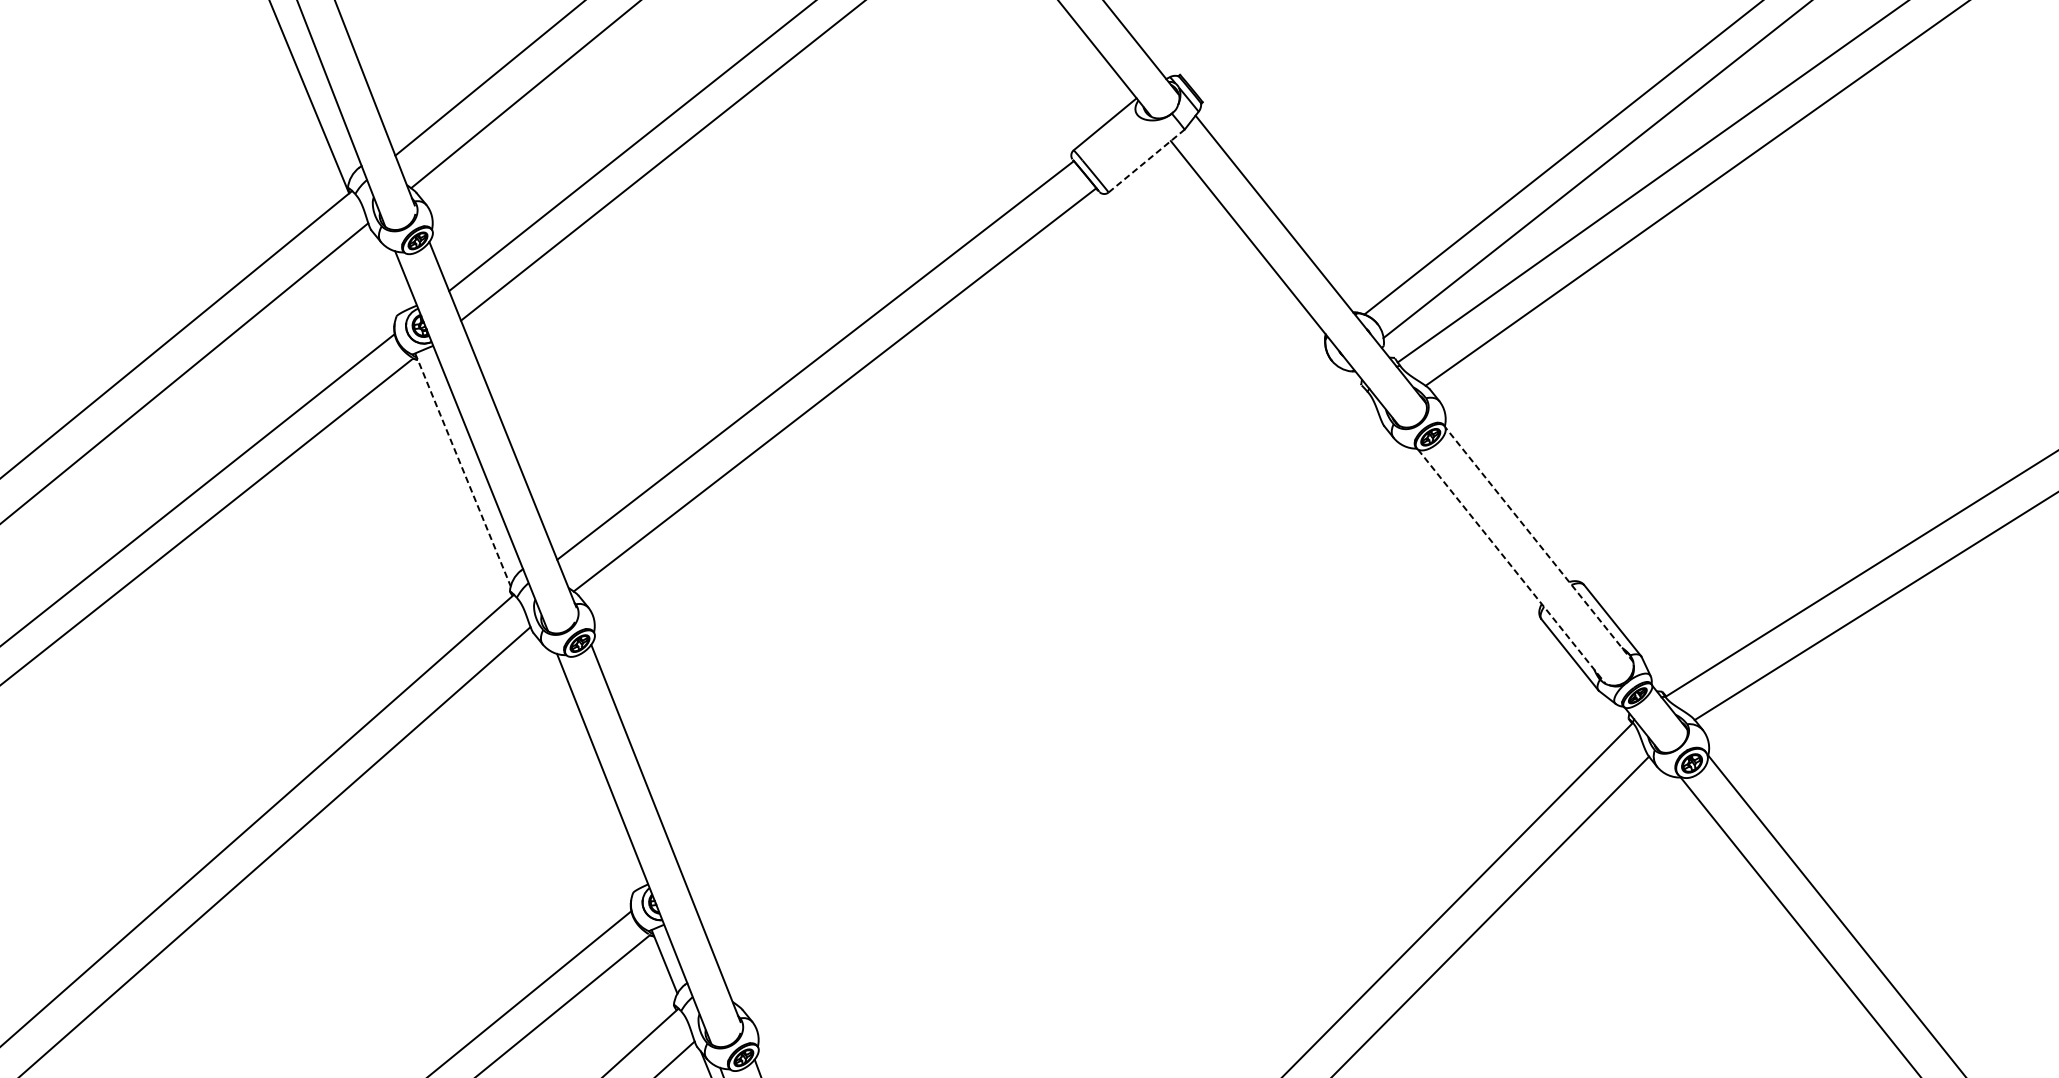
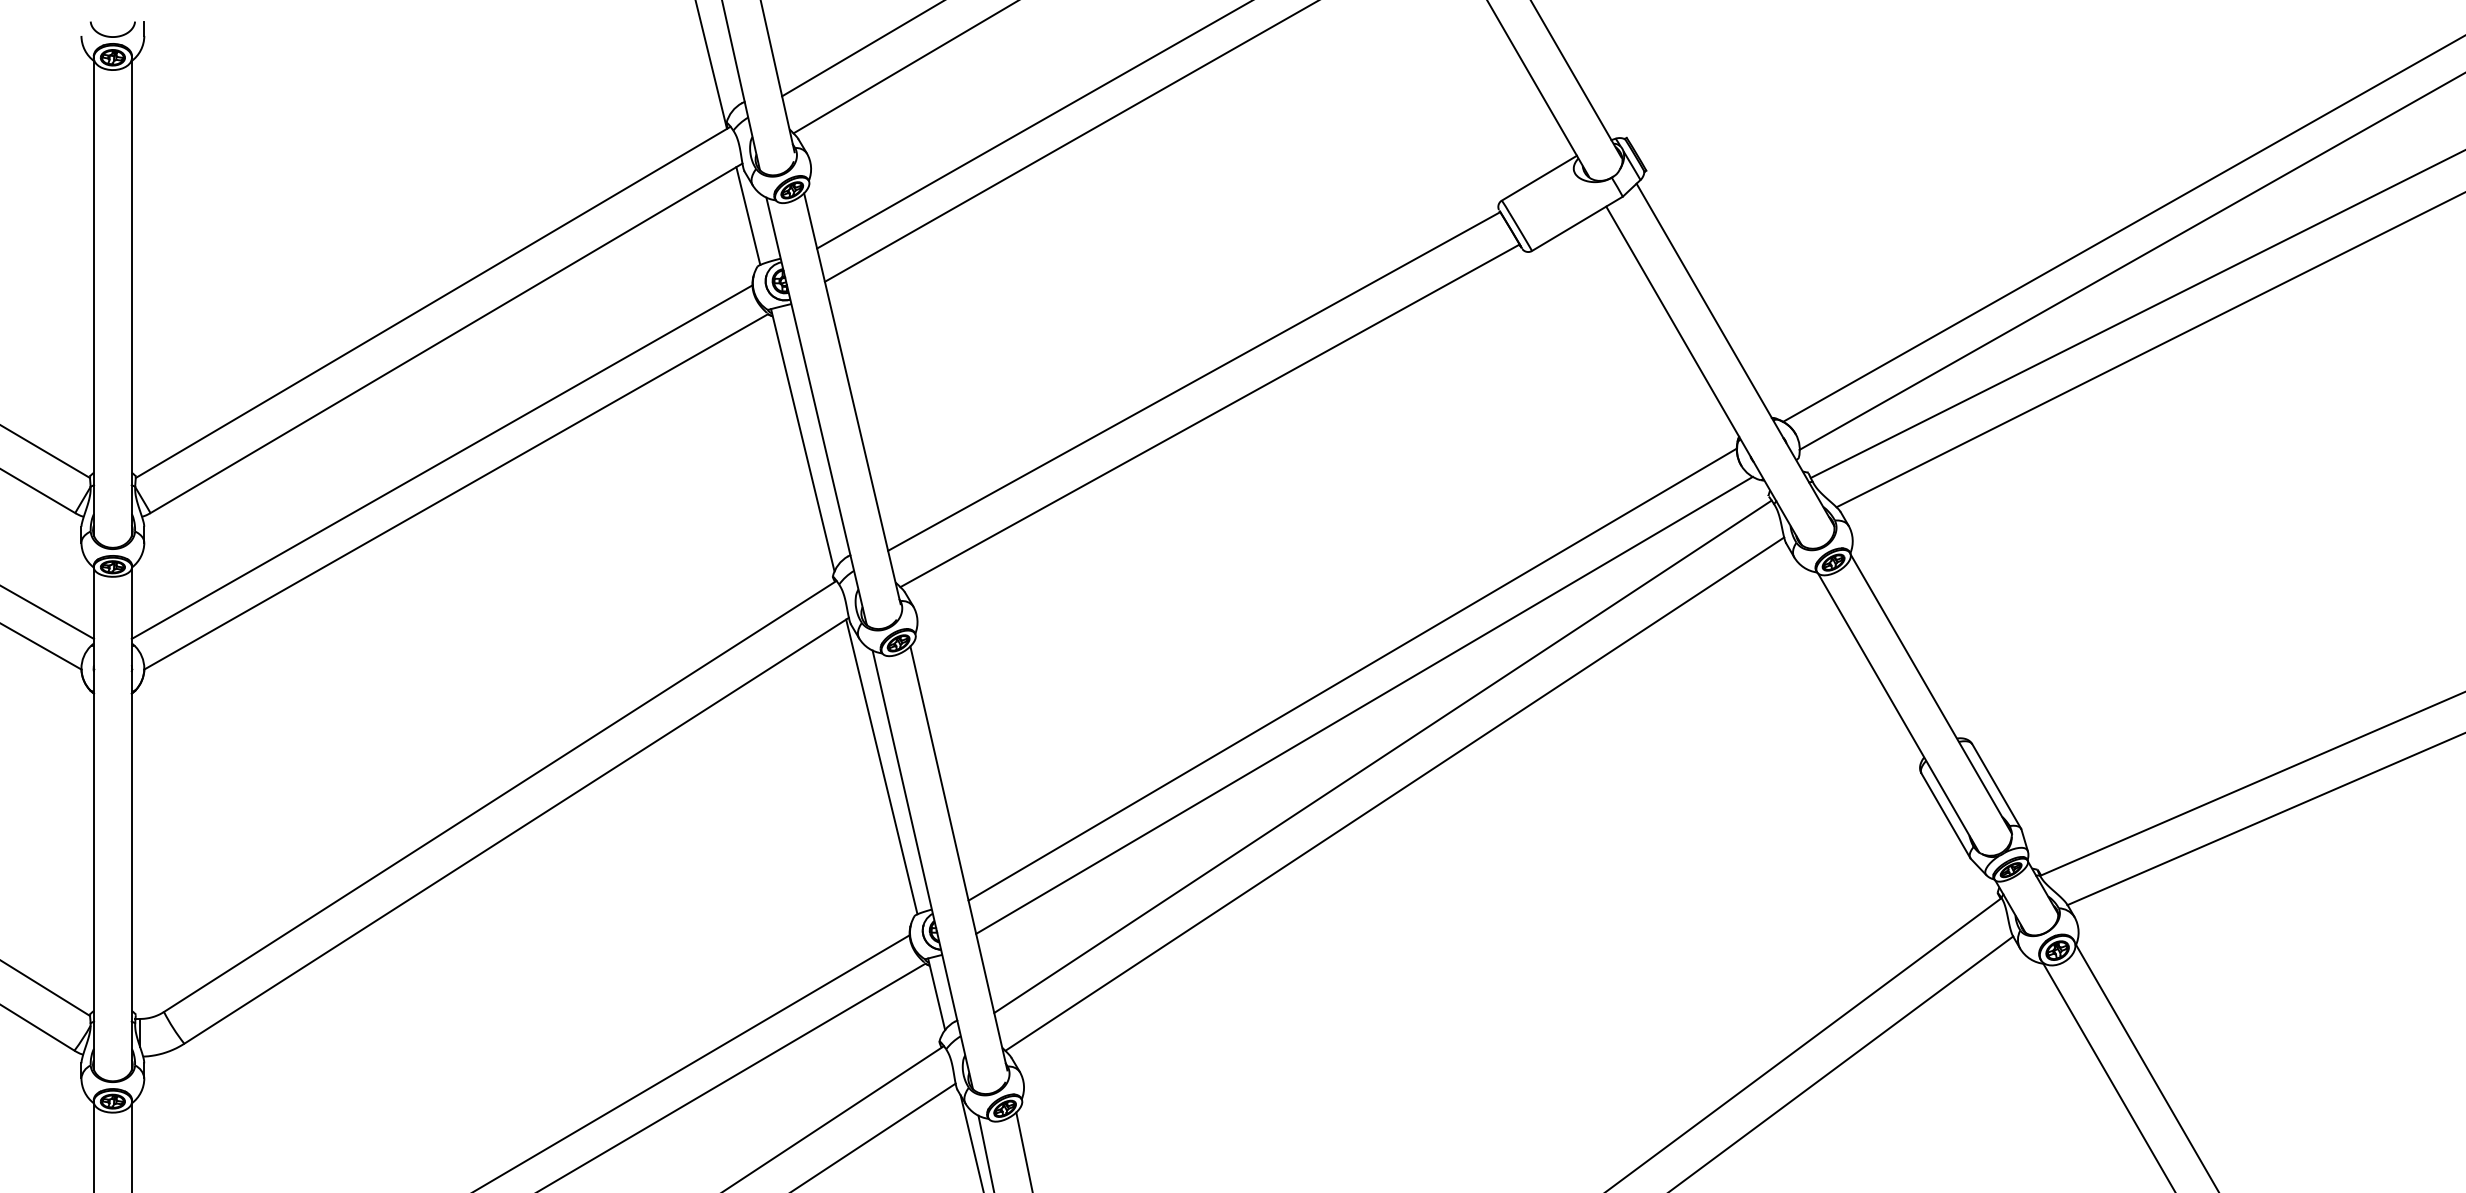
line: (1146, 160) -> (1577, 223), dashed -> solid
line: (381, 270) -> (748, 215), added
line: (462, 470) -> (802, 440), dashed -> solid
line: (1539, 544) -> (1931, 693), dashed -> solid
line: (1511, 566) -> (1898, 712), dashed -> solid
line: (1002, 608) -> (1352, 674), added
line: (1018, 634) -> (1364, 704), added
line: (1042, 679) -> (1382, 756), added
line: (1058, 712) -> (1394, 793), added
line: (581, 759) -> (881, 766), added

